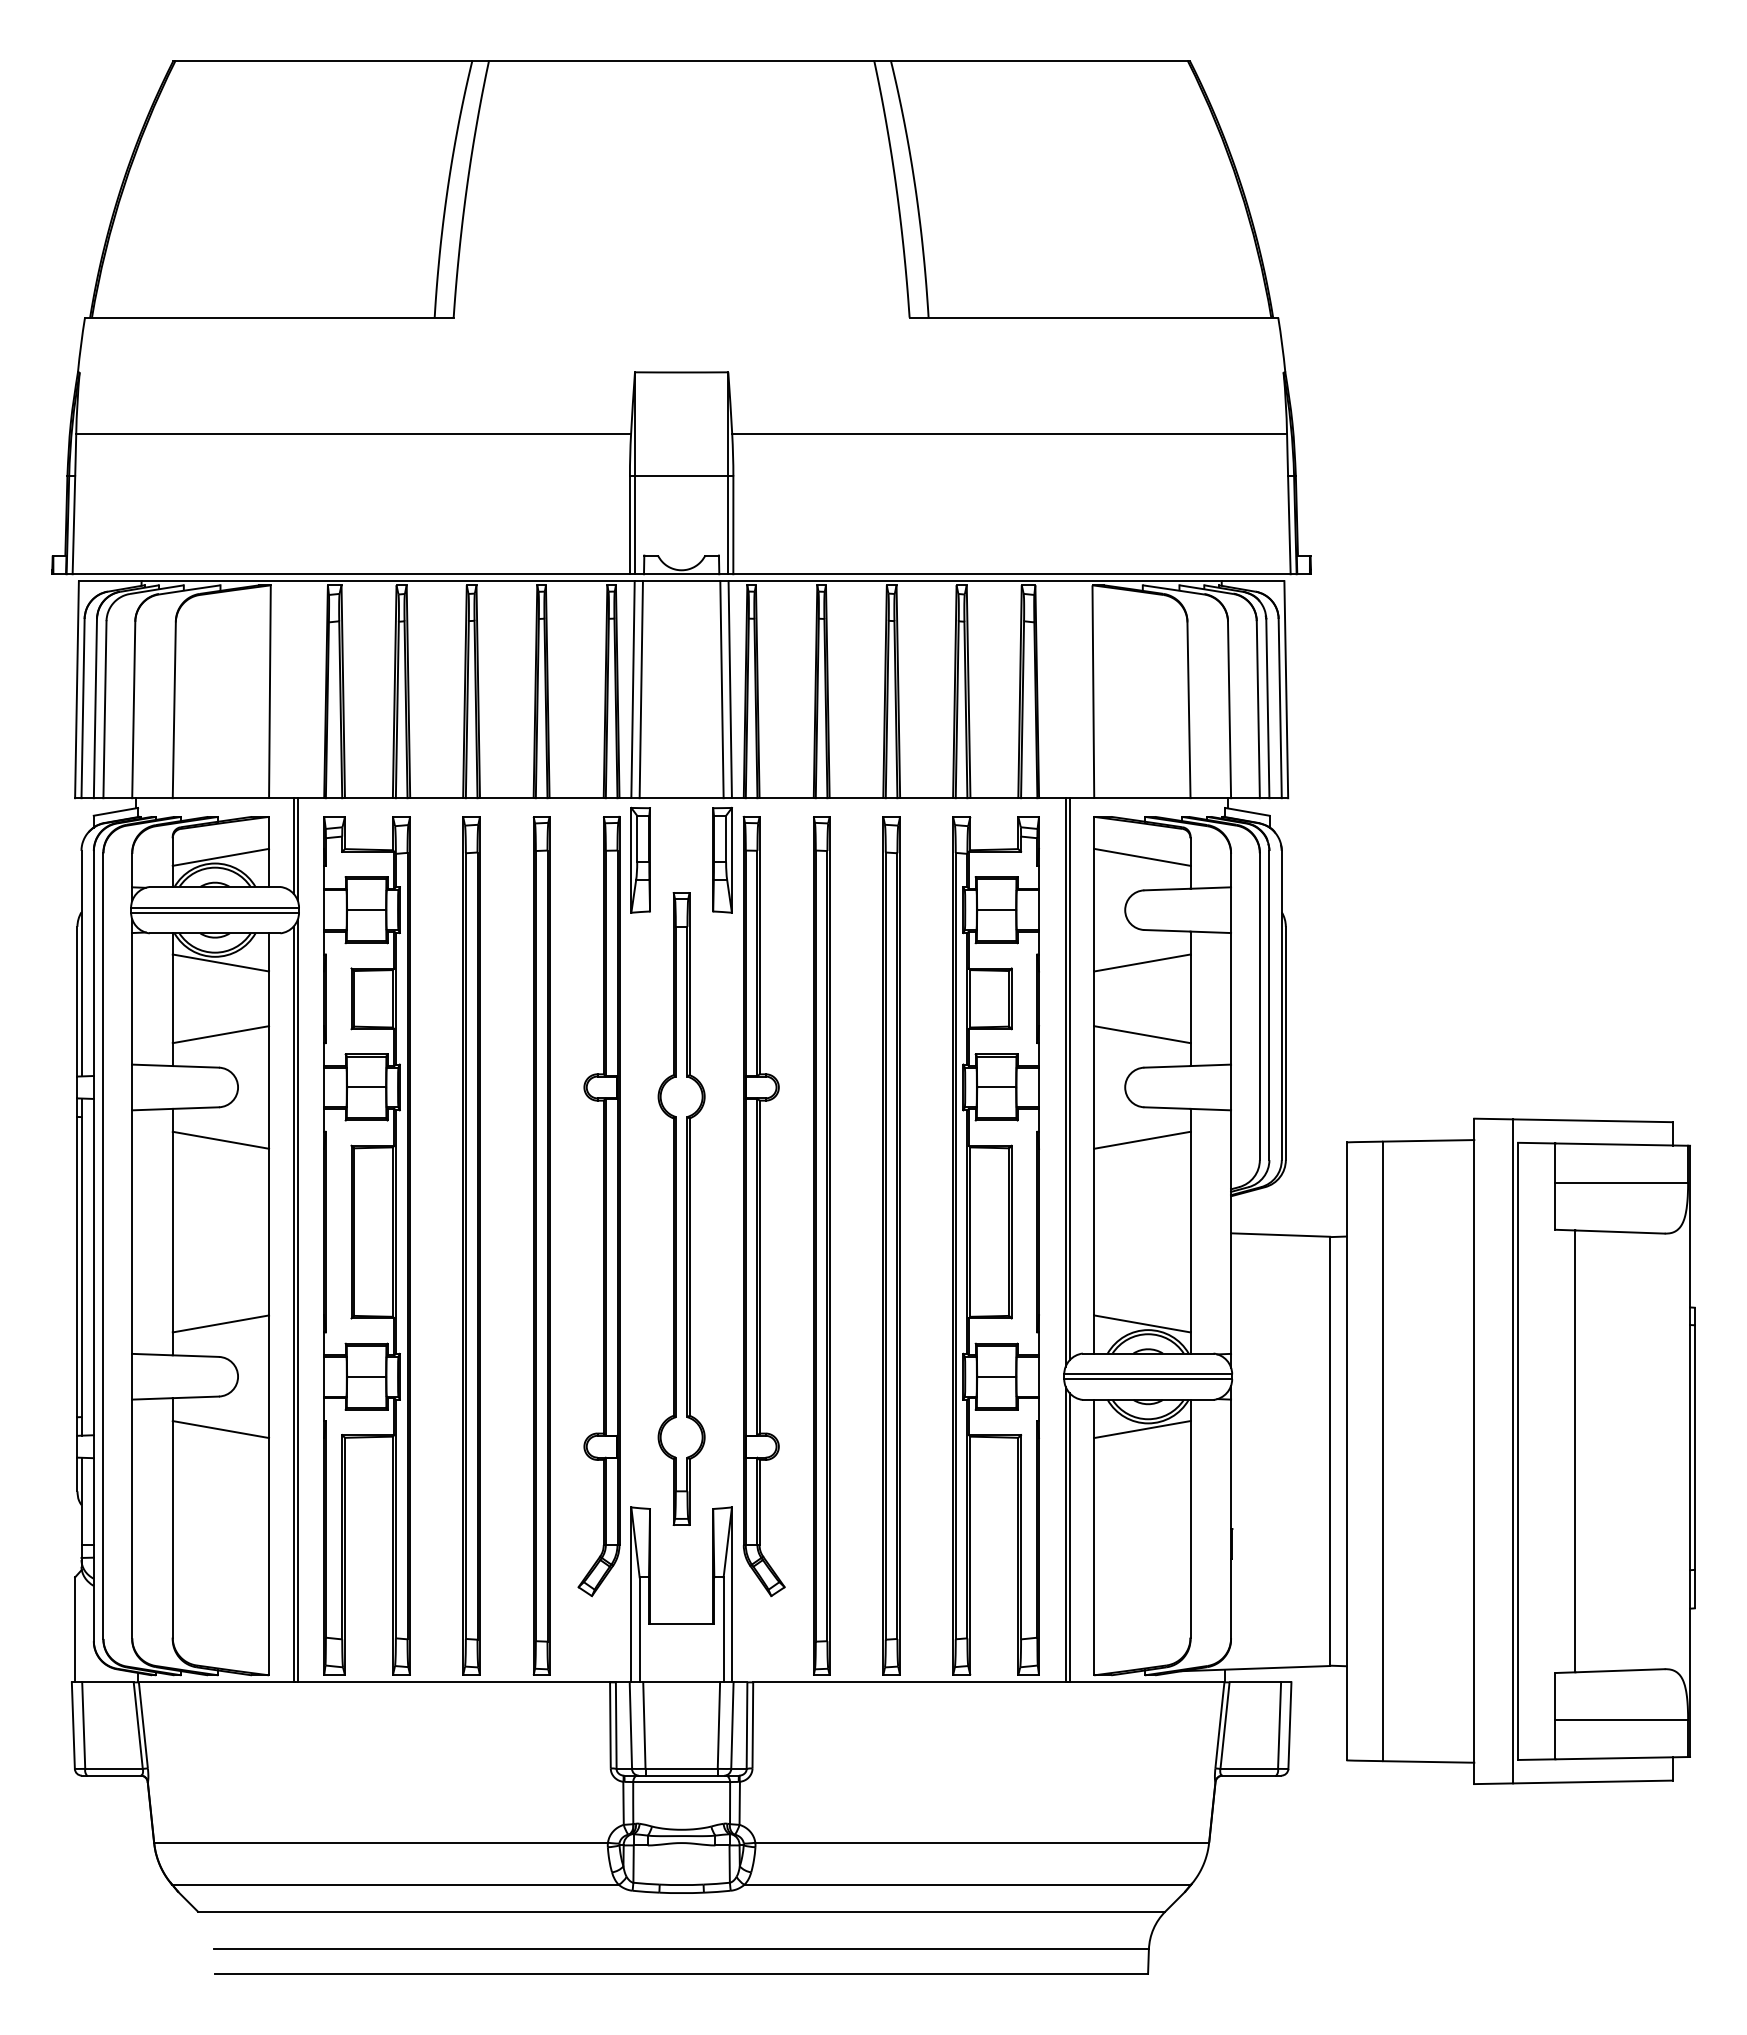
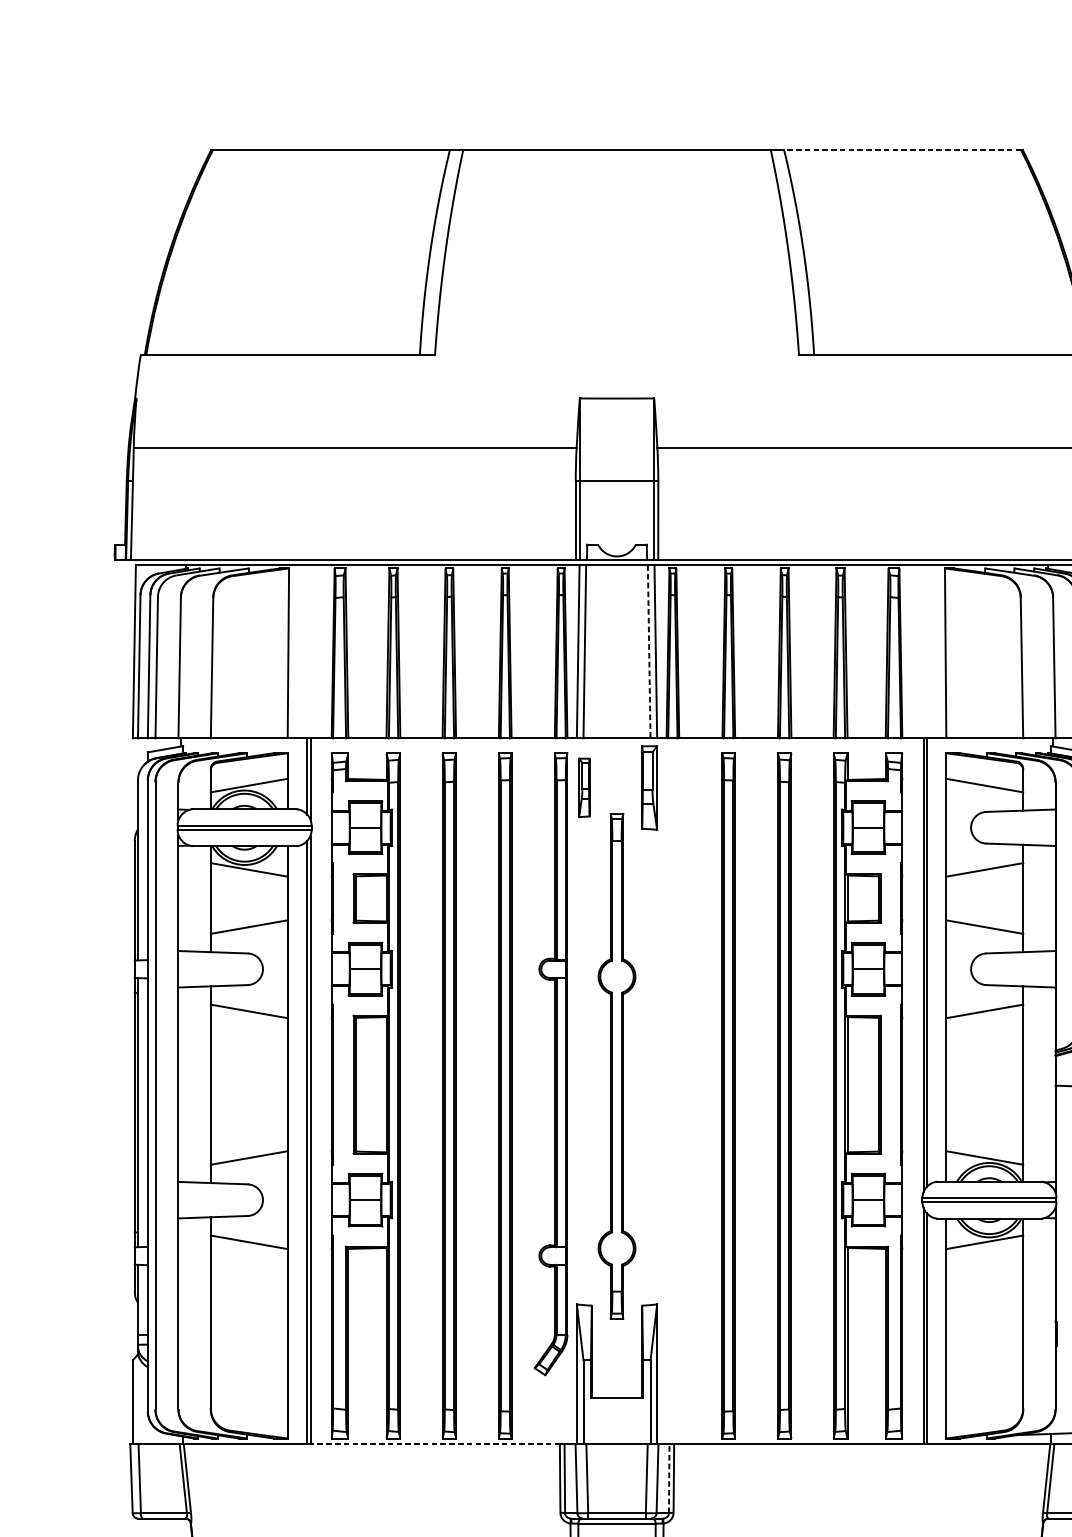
line: (1038, 61) -> (901, 150), solid -> dashed
line: (721, 690) -> (648, 652), solid -> dashed
part: (640, 859) -> (584, 787), size x0.7
part: (763, 1206) -> (682, 1064), removed
line: (453, 1682) -> (434, 1444), solid -> dashed
line: (747, 1724) -> (669, 1477), solid -> dashed

